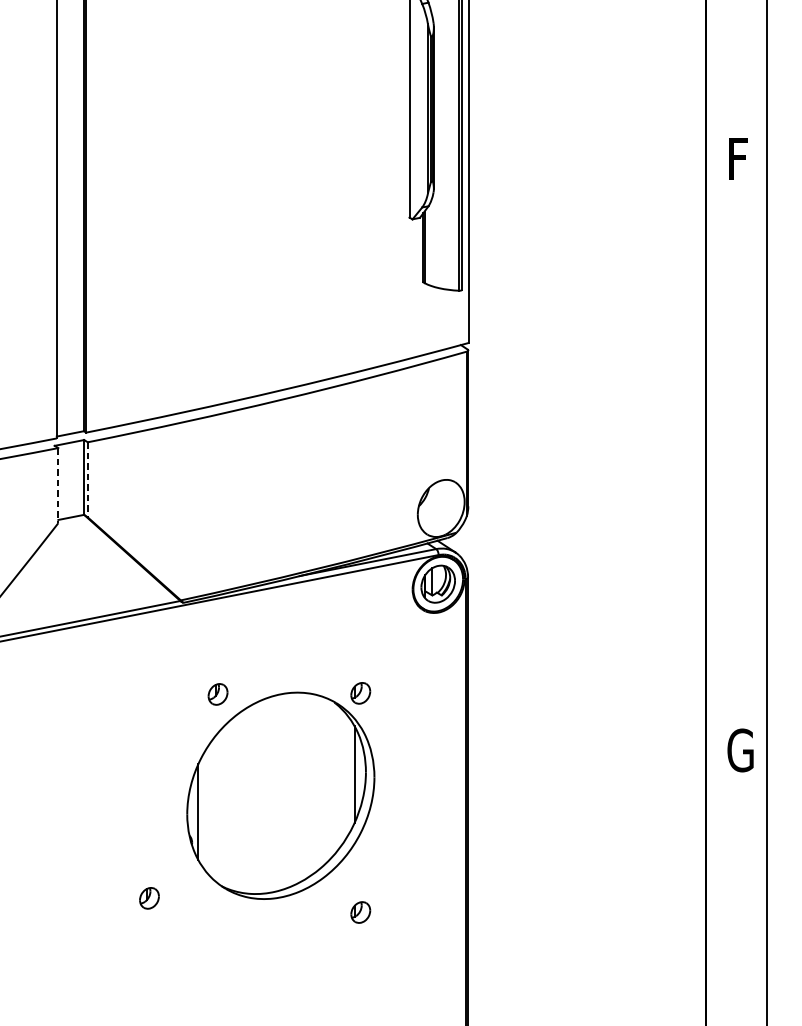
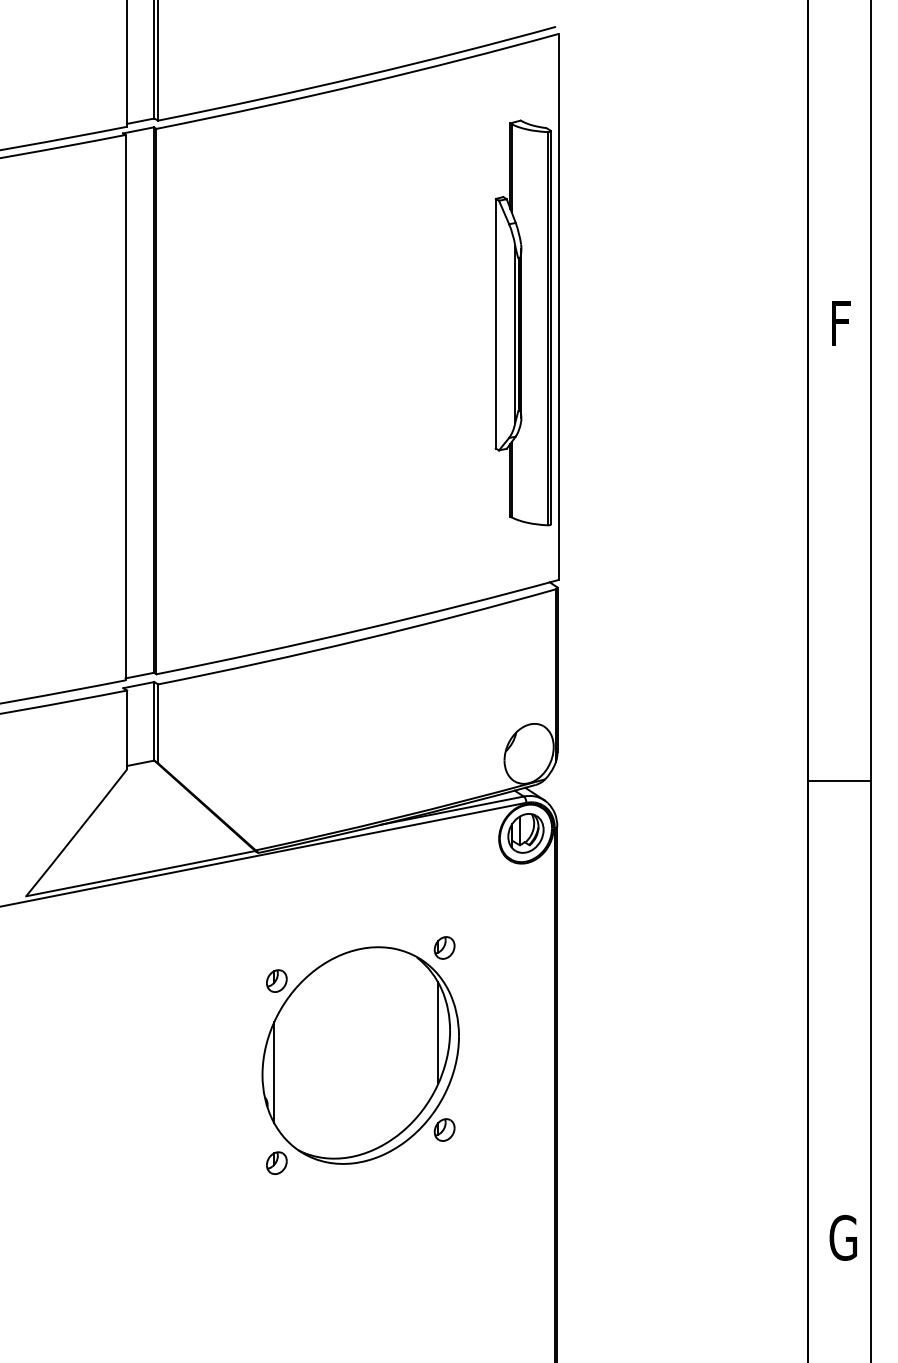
text: (738, 159) -> (841, 323), moved
line: (88, 480) -> (158, 724), dashed -> solid
line: (58, 486) -> (127, 730), dashed -> solid
line: (736, 533) -> (839, 780), added
part: (217, 693) -> (276, 980), moved
text: (739, 750) -> (842, 1237), moved
part: (149, 897) -> (276, 1162), moved
part: (360, 911) -> (444, 1129), moved

